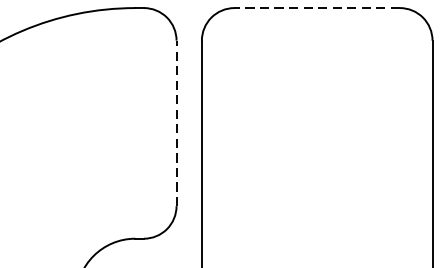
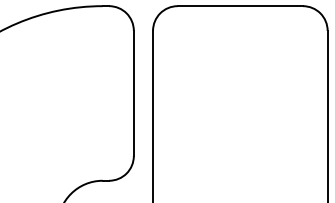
line: (317, 8) -> (240, 6), dashed -> solid
line: (176, 123) -> (133, 93), dashed -> solid

